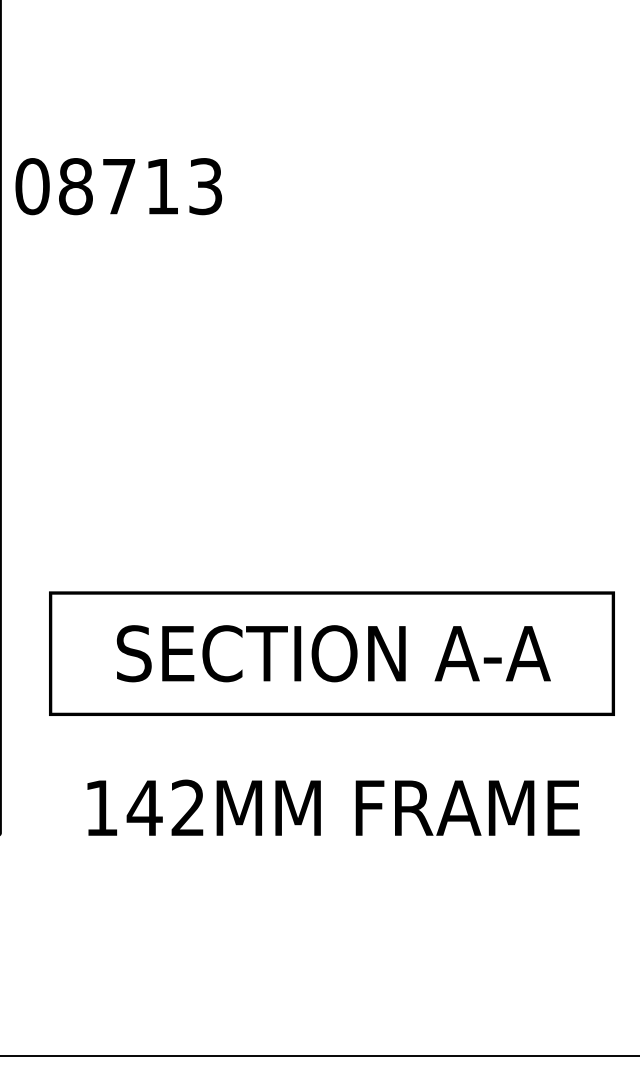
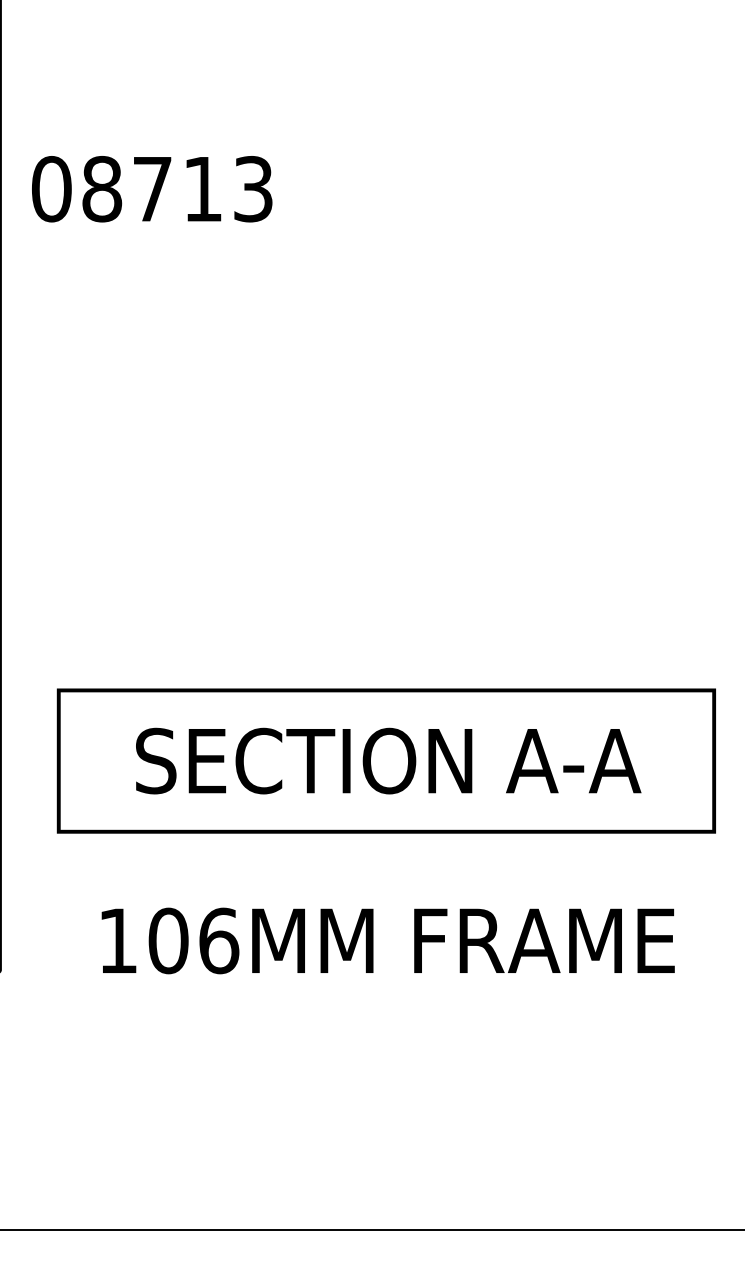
text: (118, 186) -> (151, 189), moved
text: (165, 807) -> (192, 940), 142MM -> 106MM

